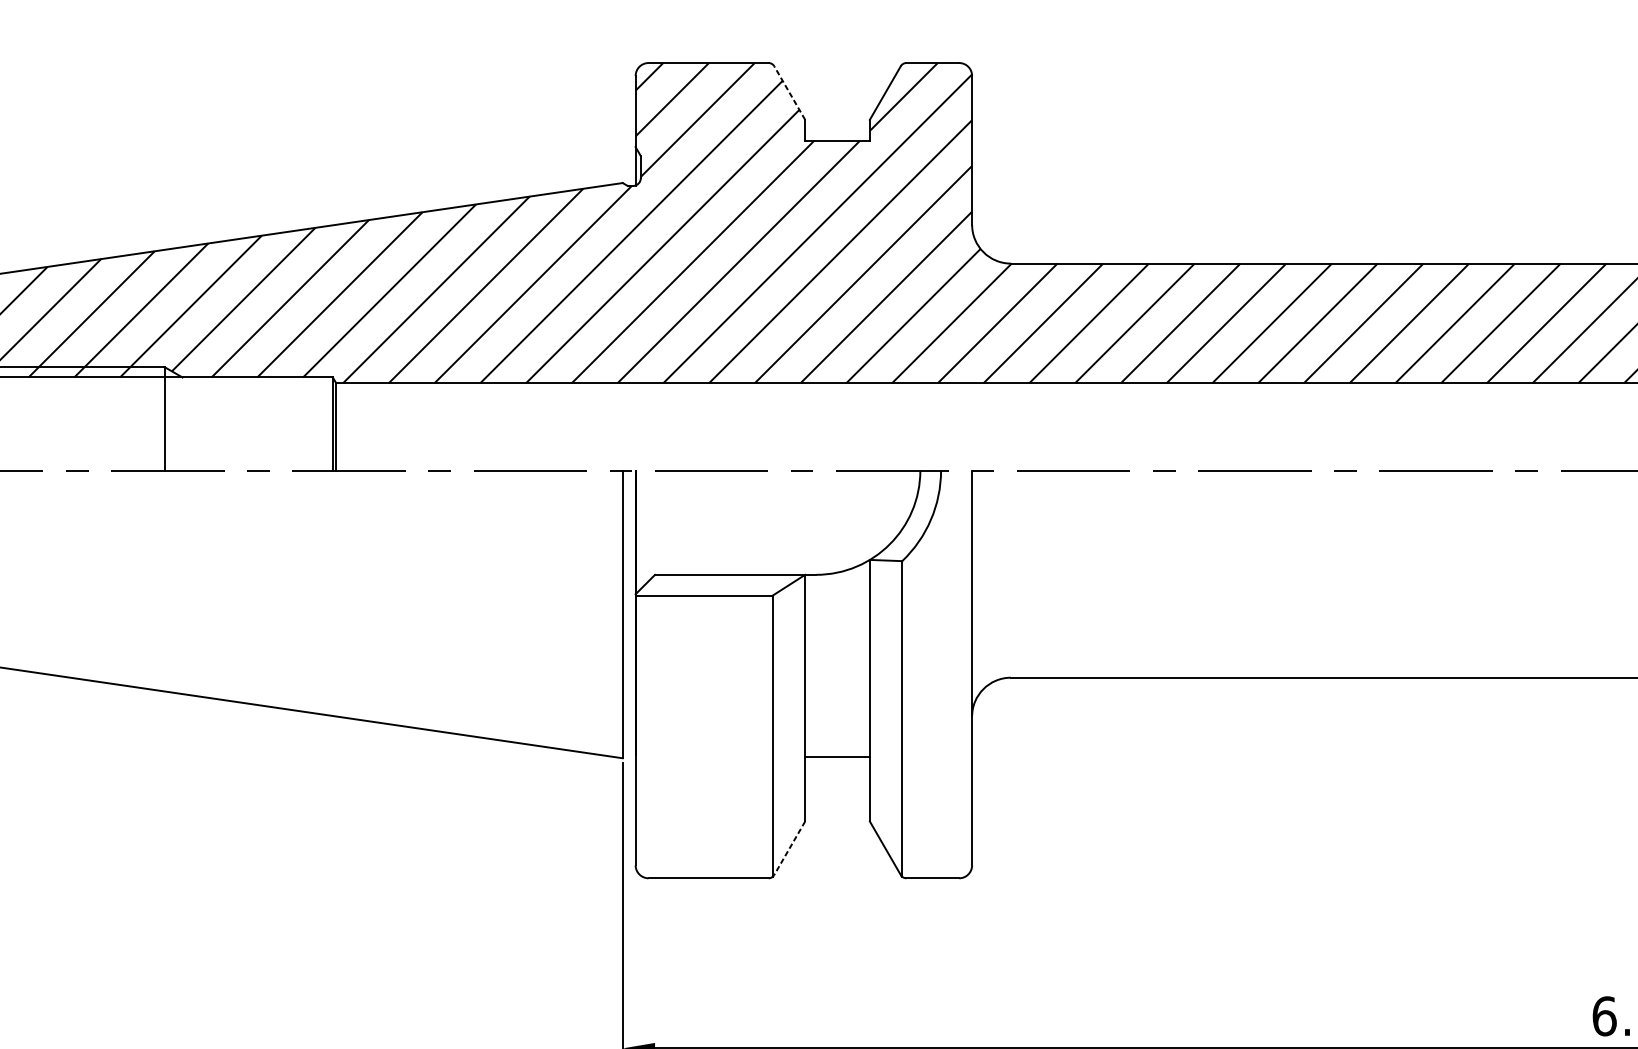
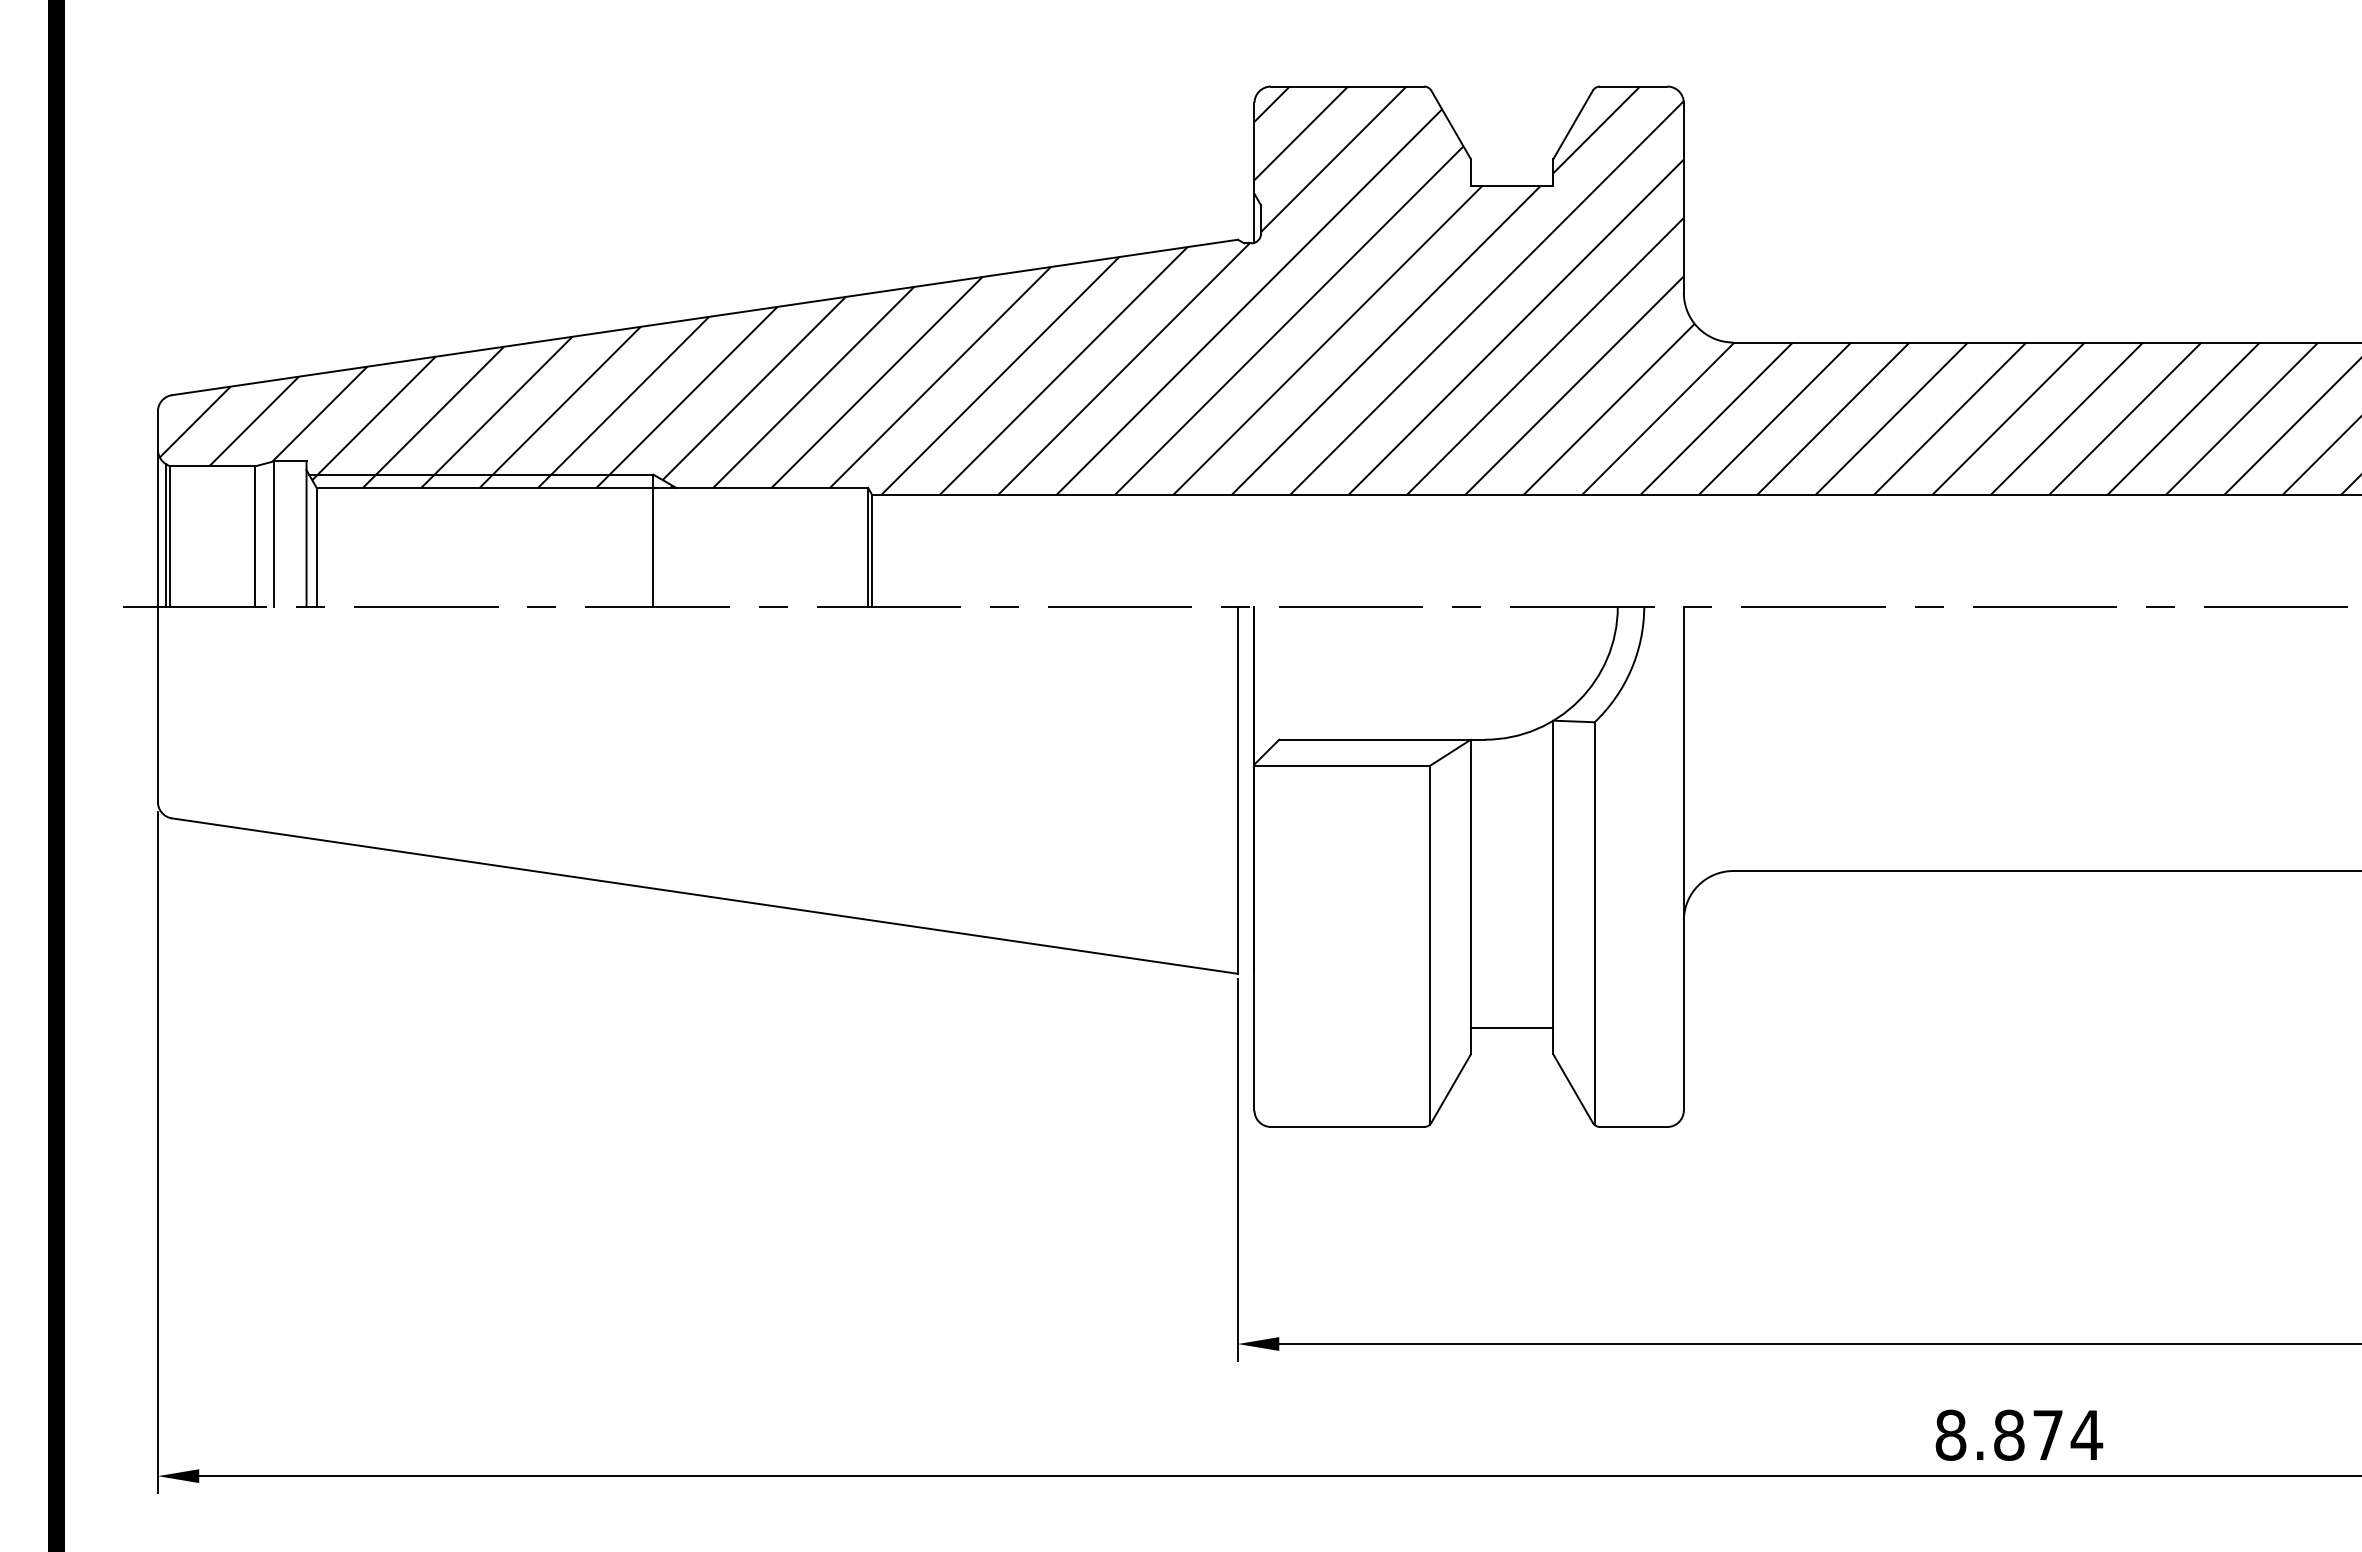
line: (789, 92) -> (1450, 124), dashed -> solid
line: (837, 756) -> (1511, 1027), moved
line: (789, 848) -> (1450, 1089), dashed -> solid

